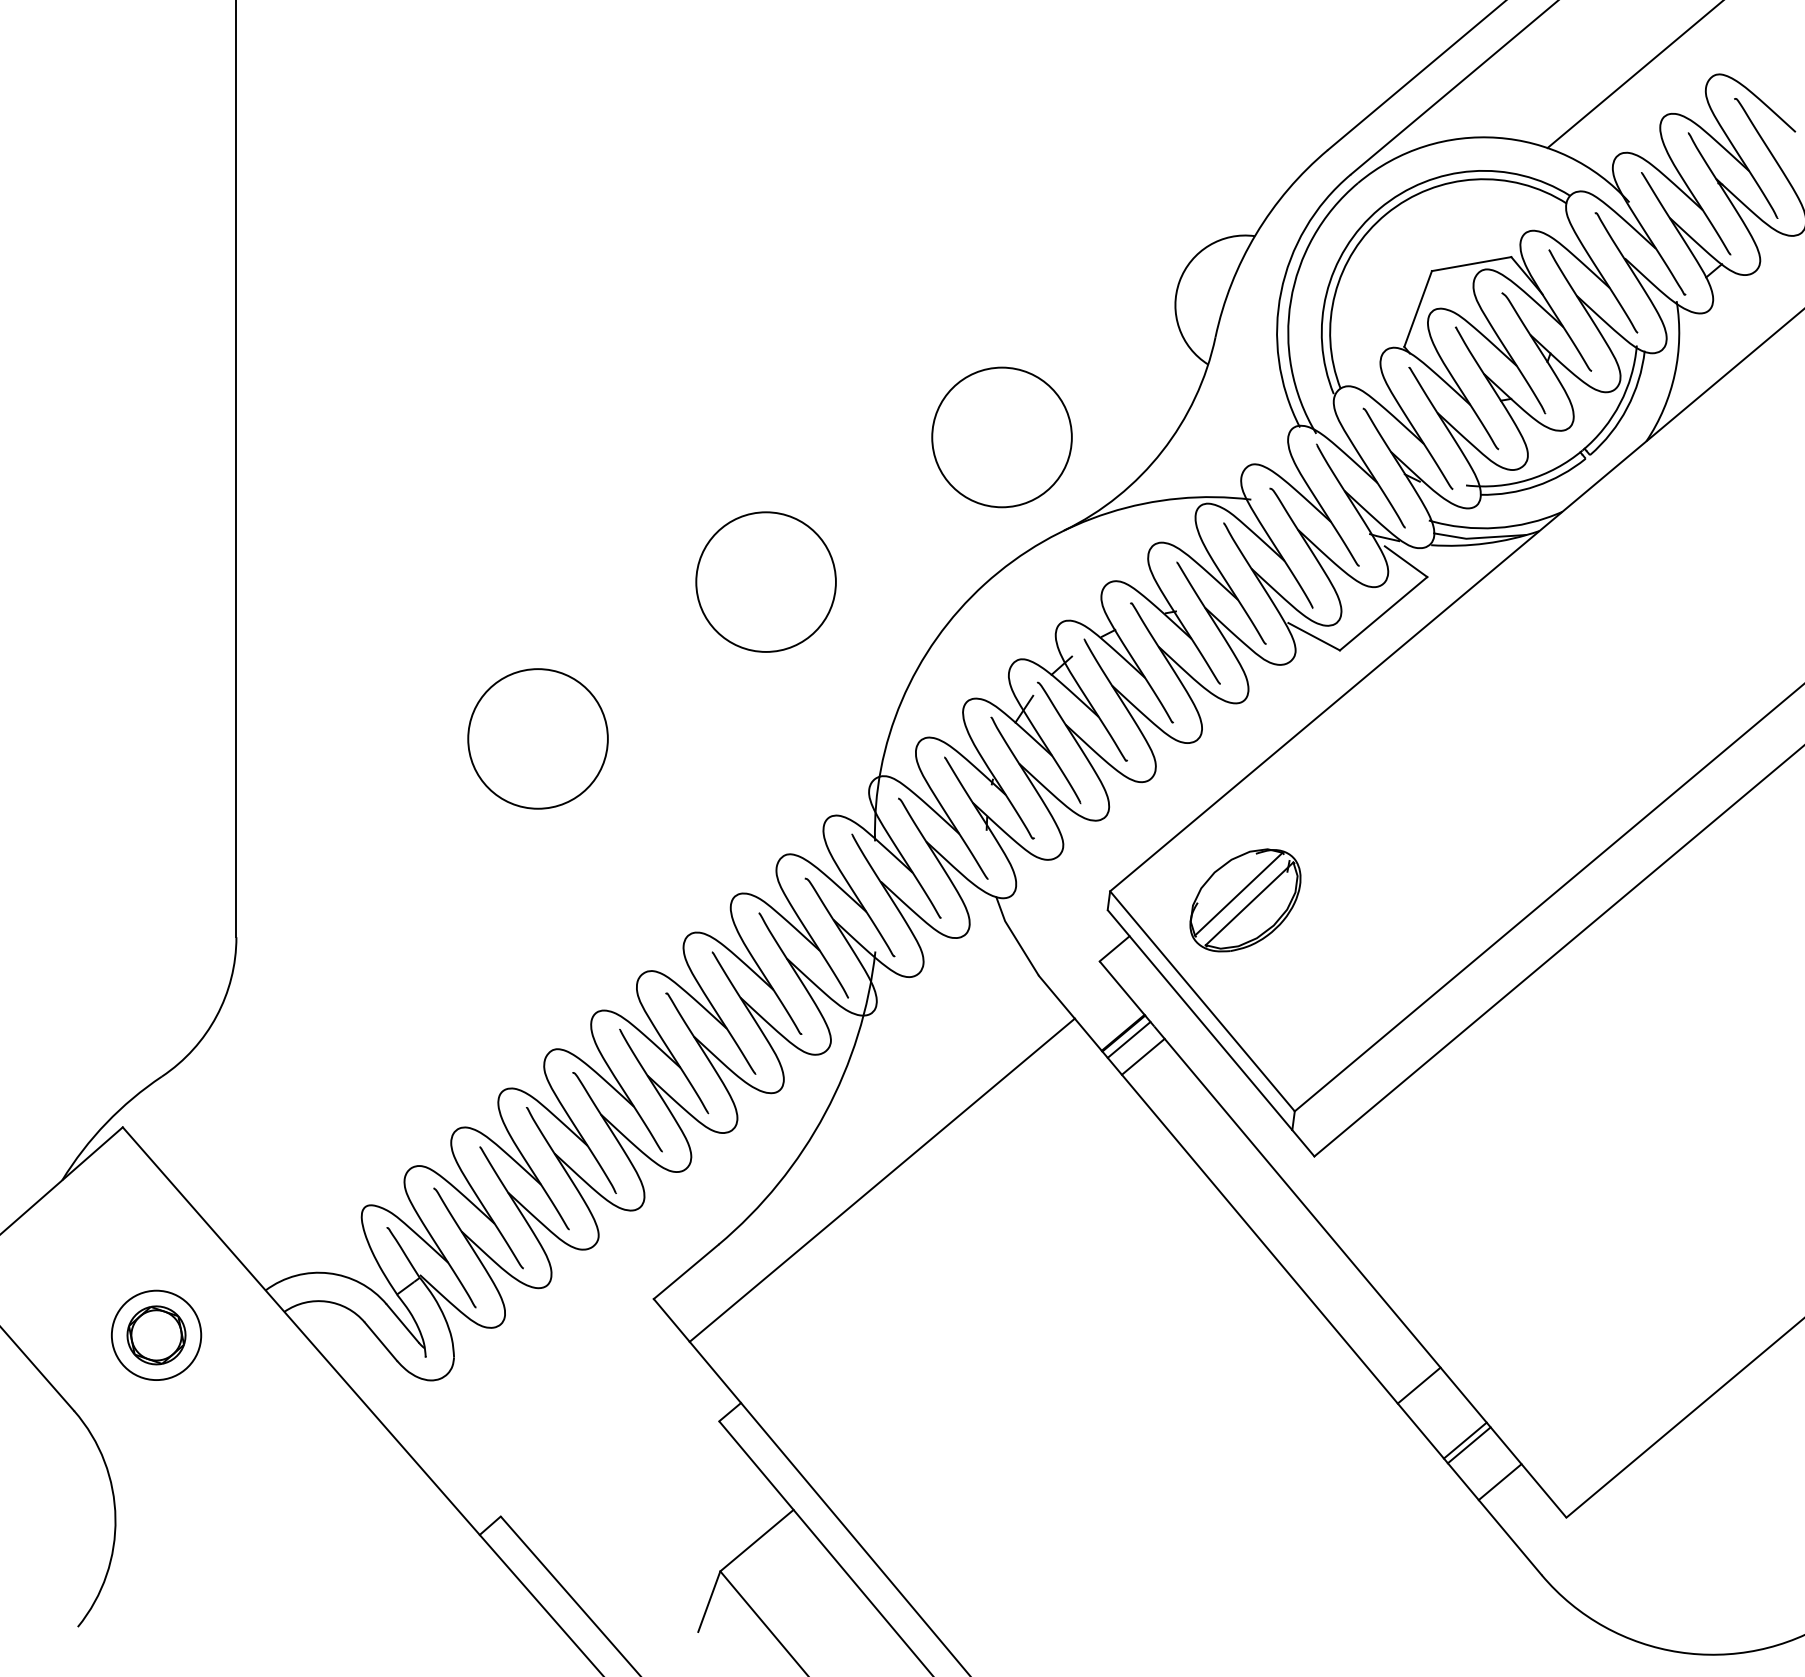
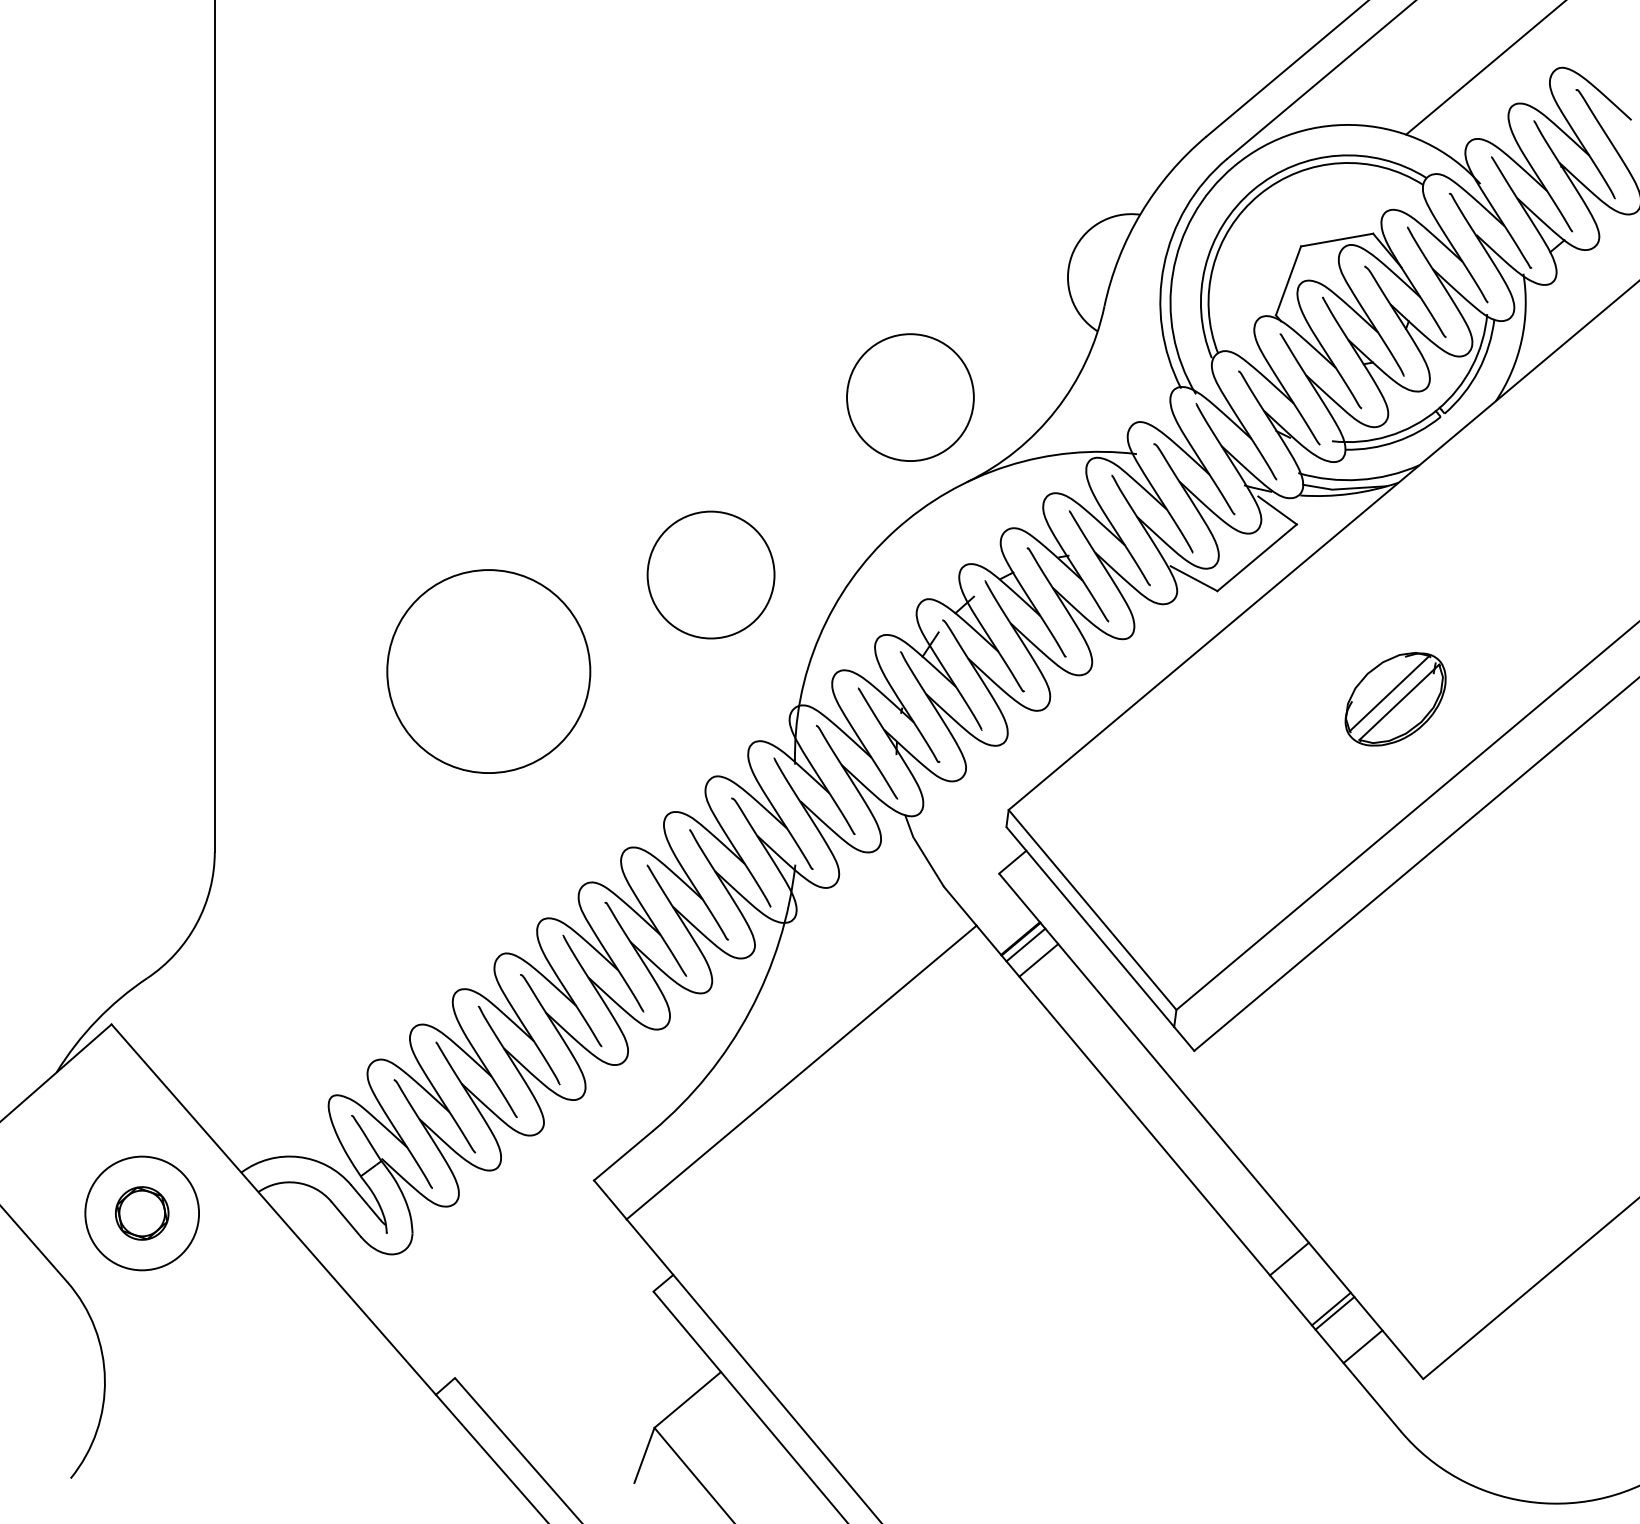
circle: (765, 581) -> (710, 574), moved
circle: (537, 738) -> (488, 671), size x1.6
part: (1245, 899) -> (1395, 698), moved
circle: (155, 1335) -> (141, 1213), size x1.4

